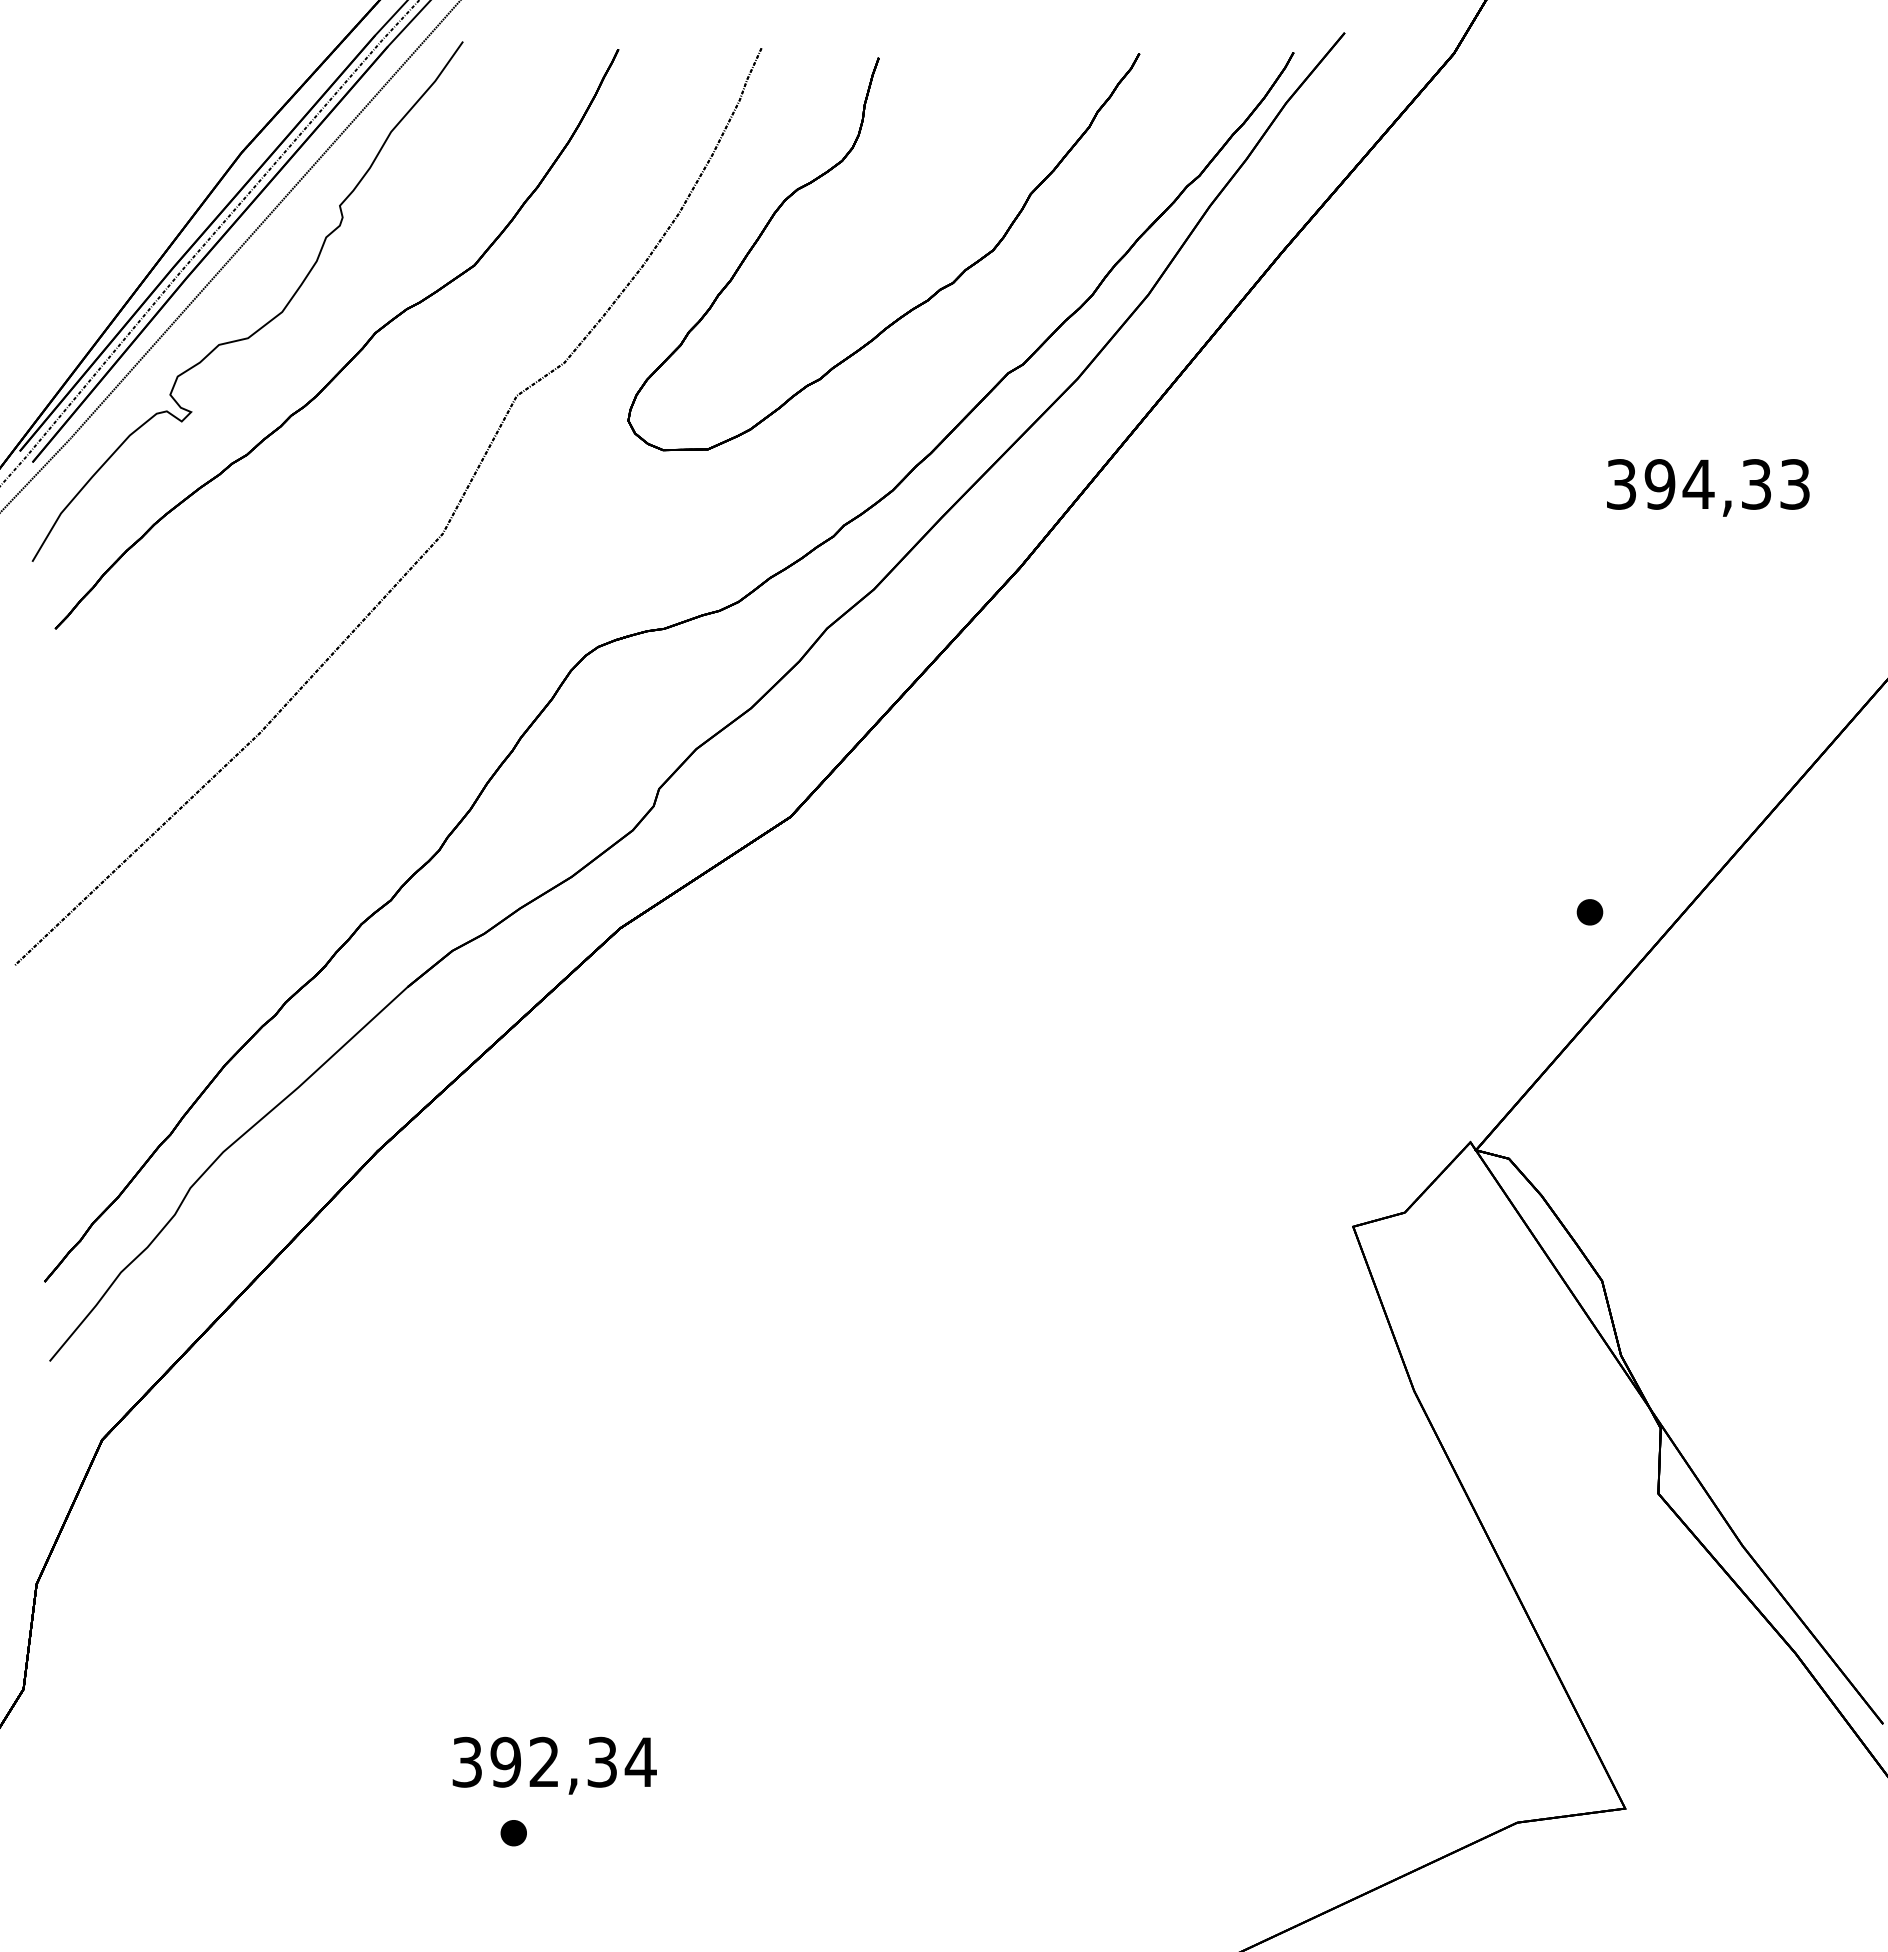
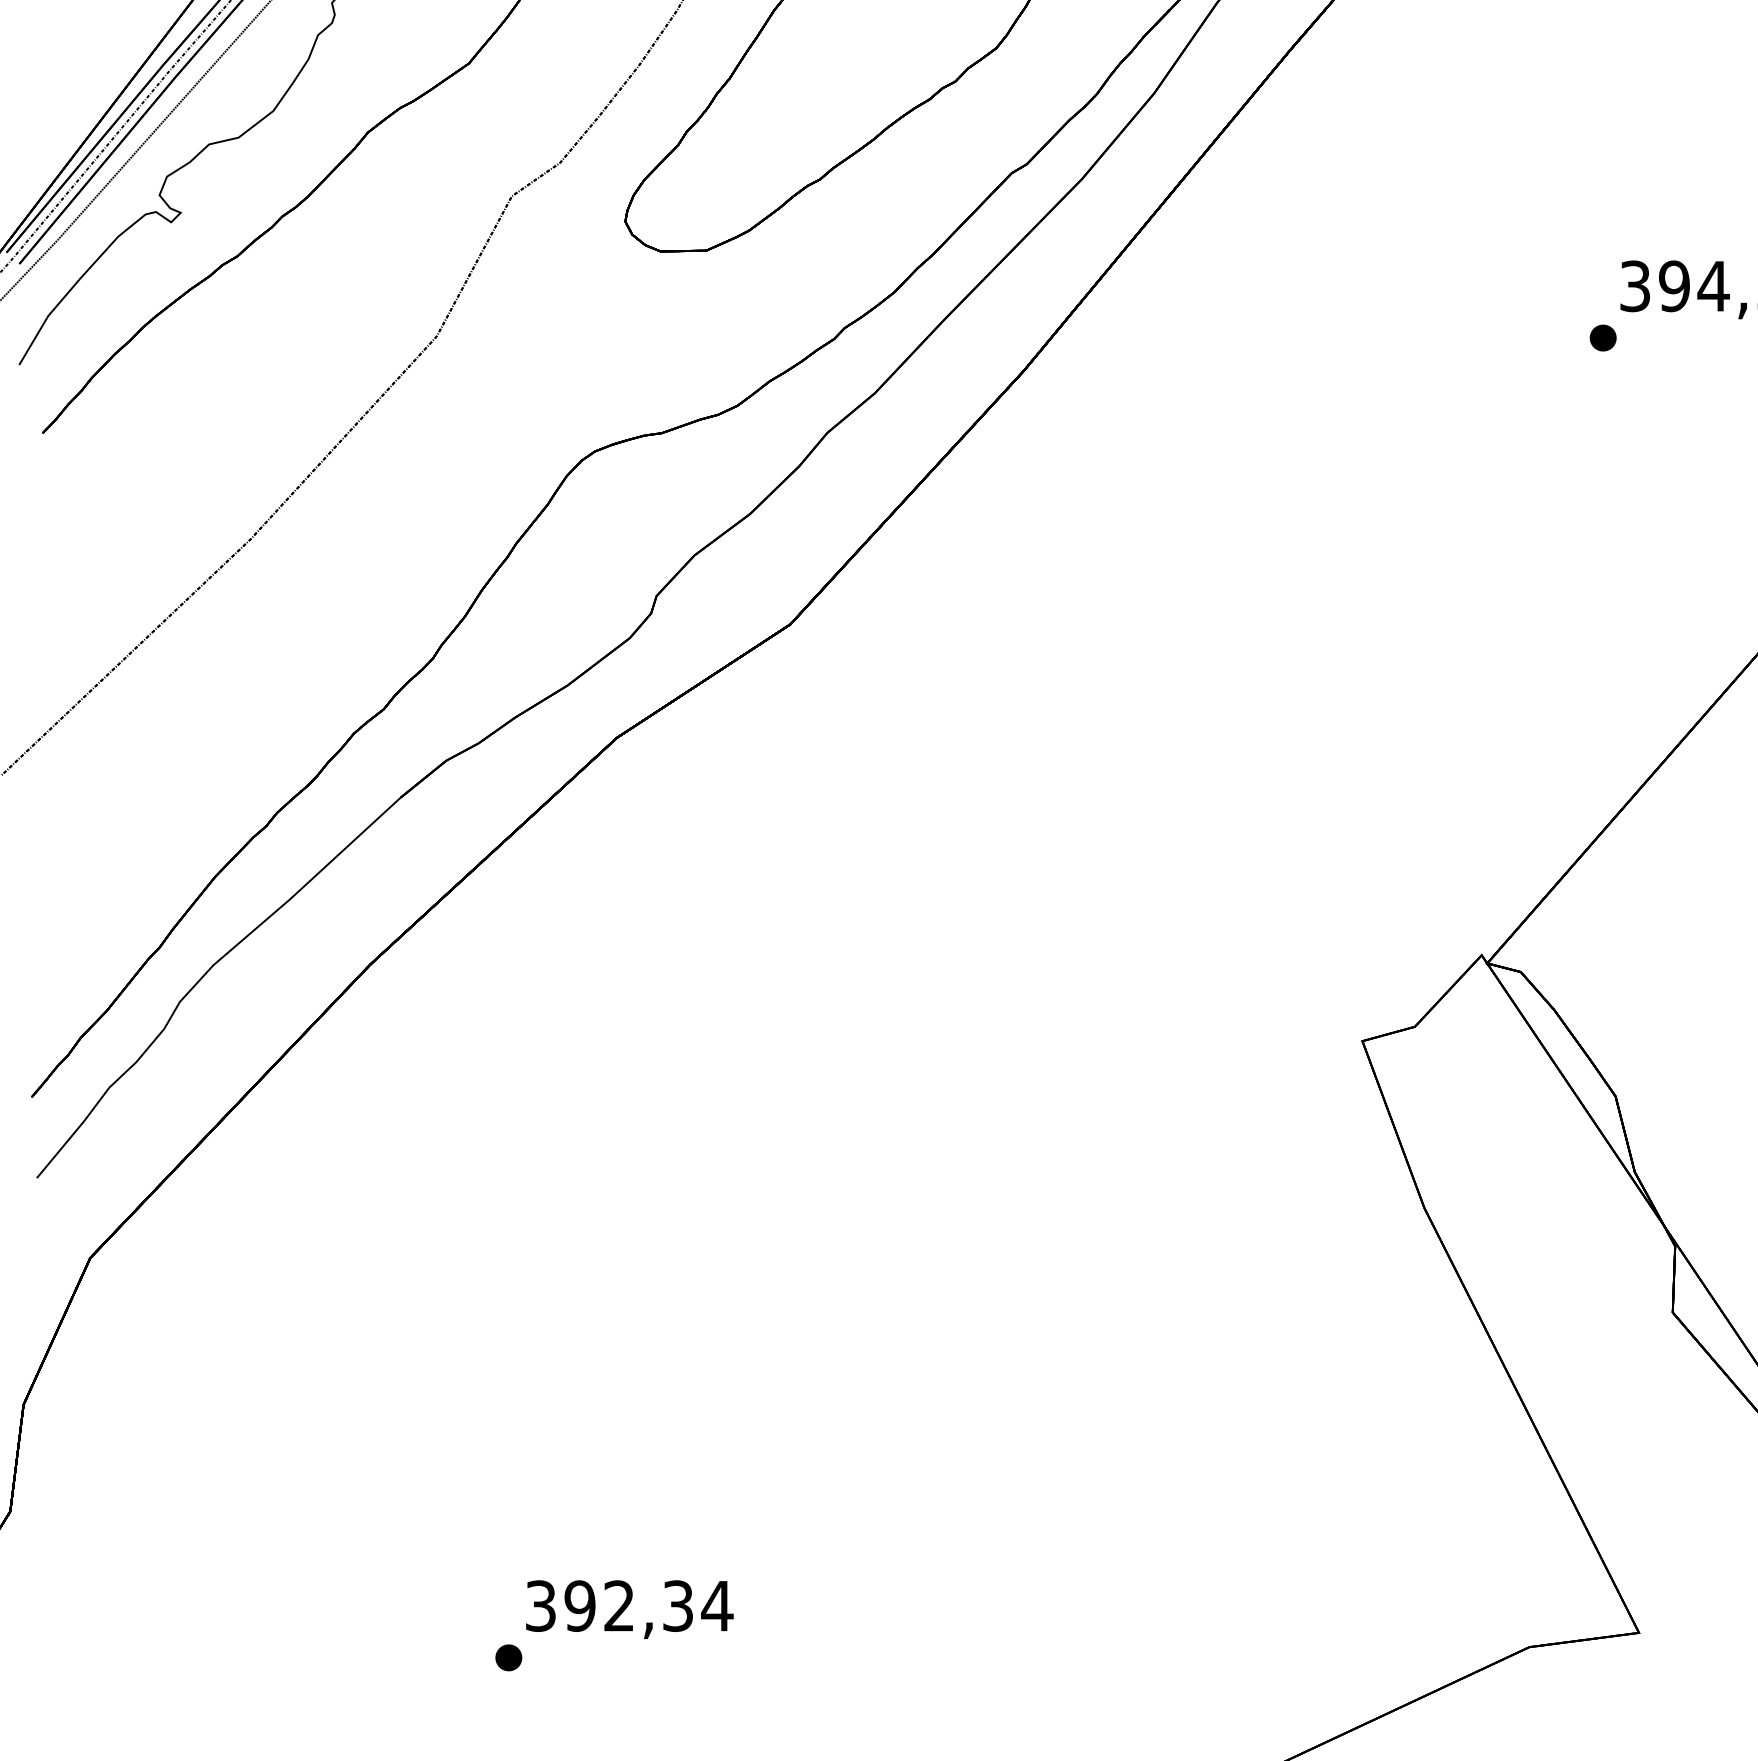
part: (1589, 912) -> (1602, 338), moved
text: (554, 1765) -> (629, 1609), moved

